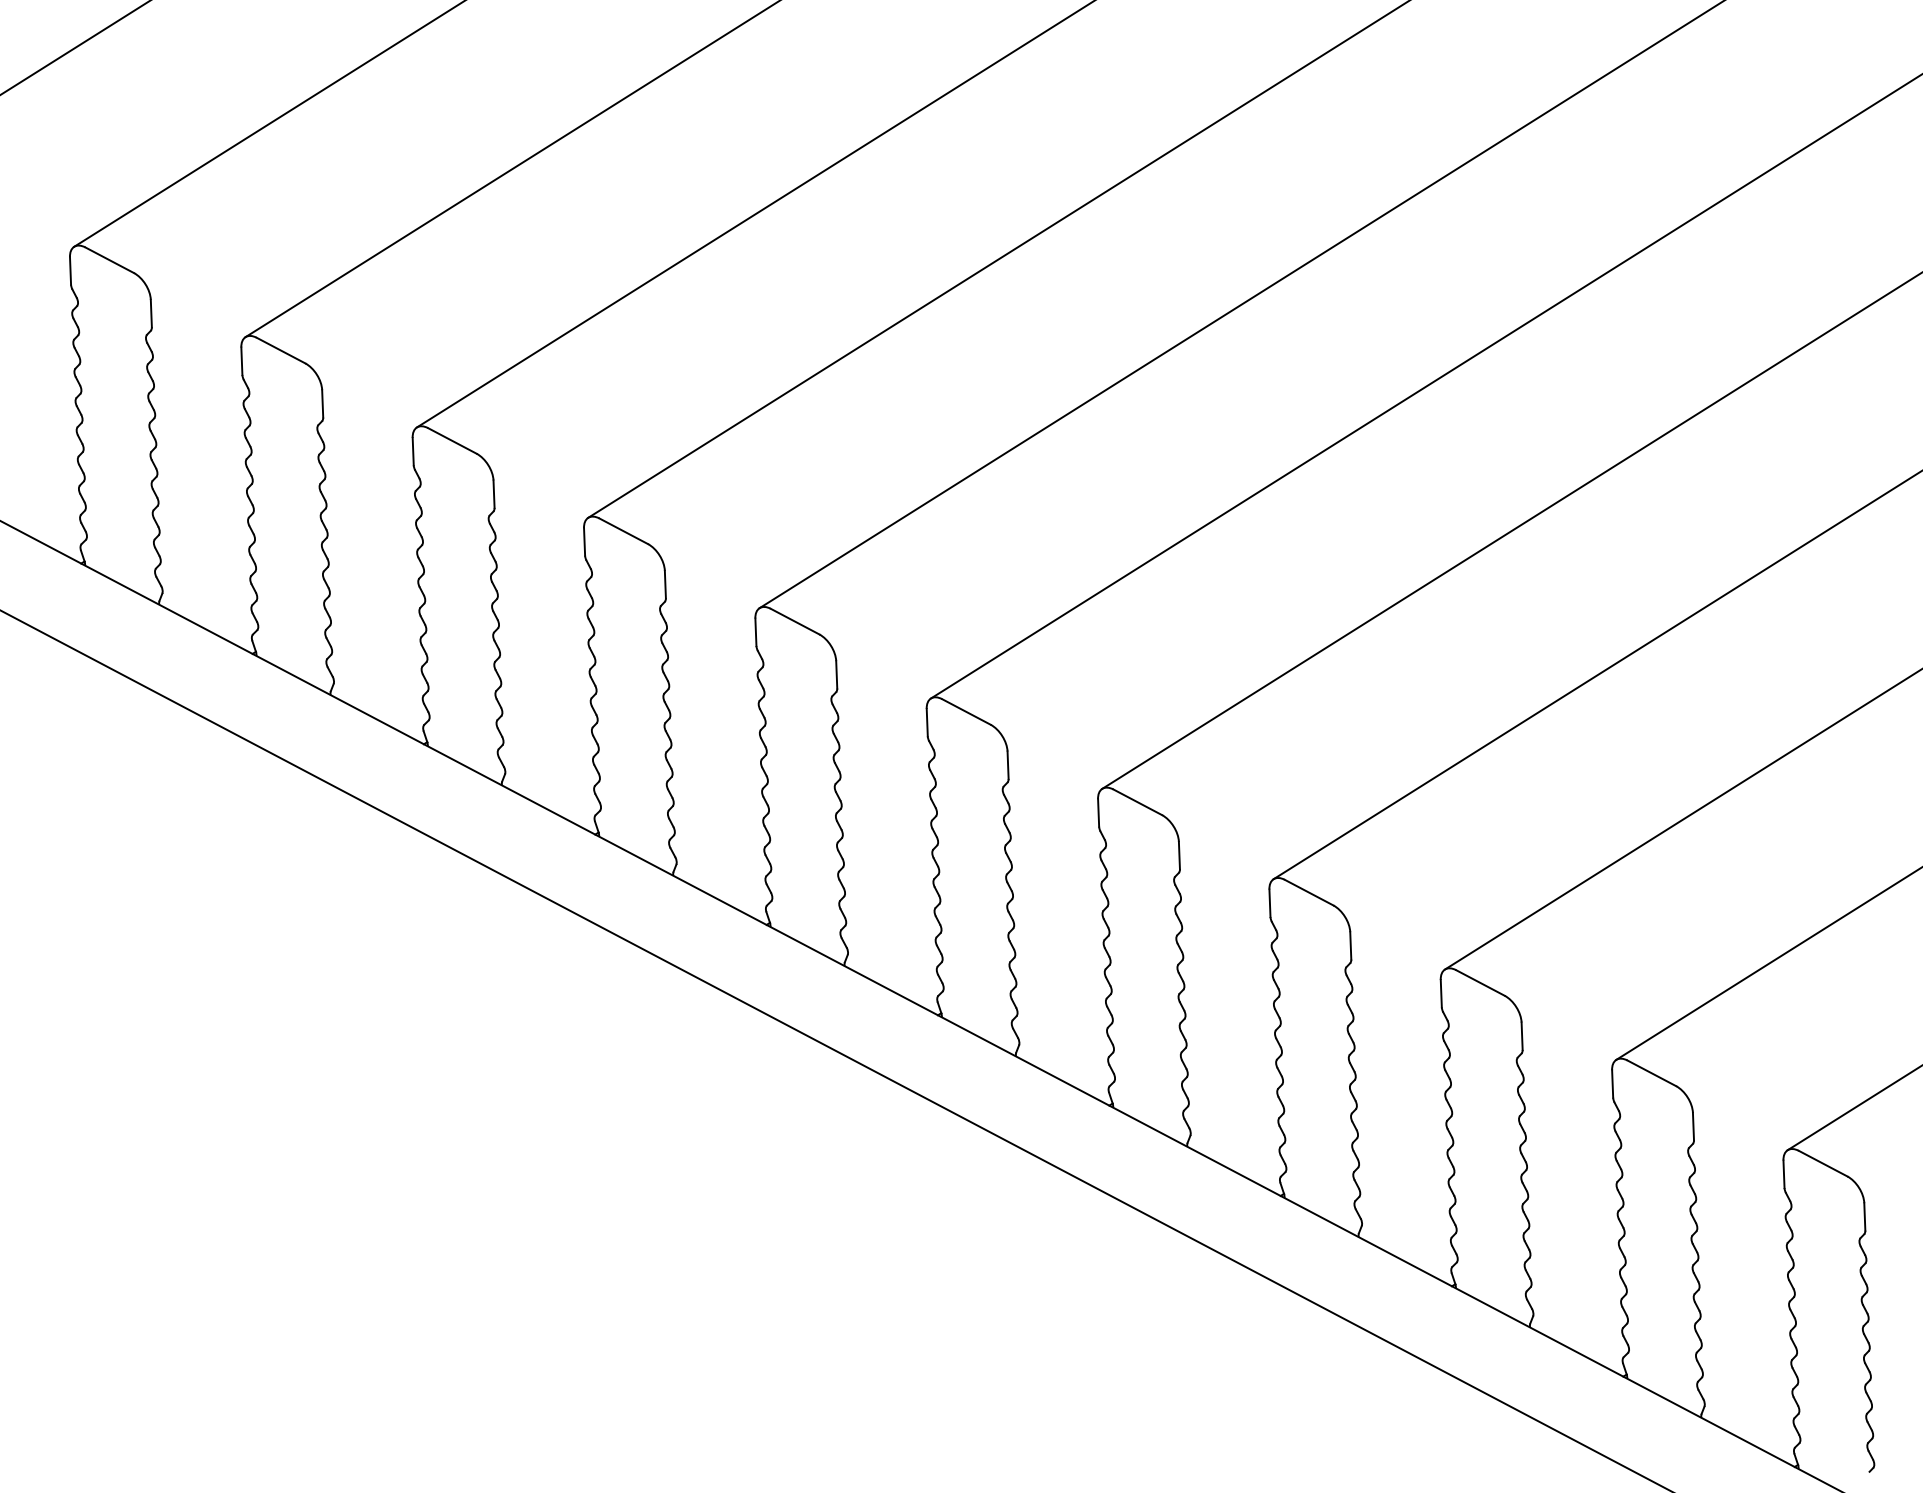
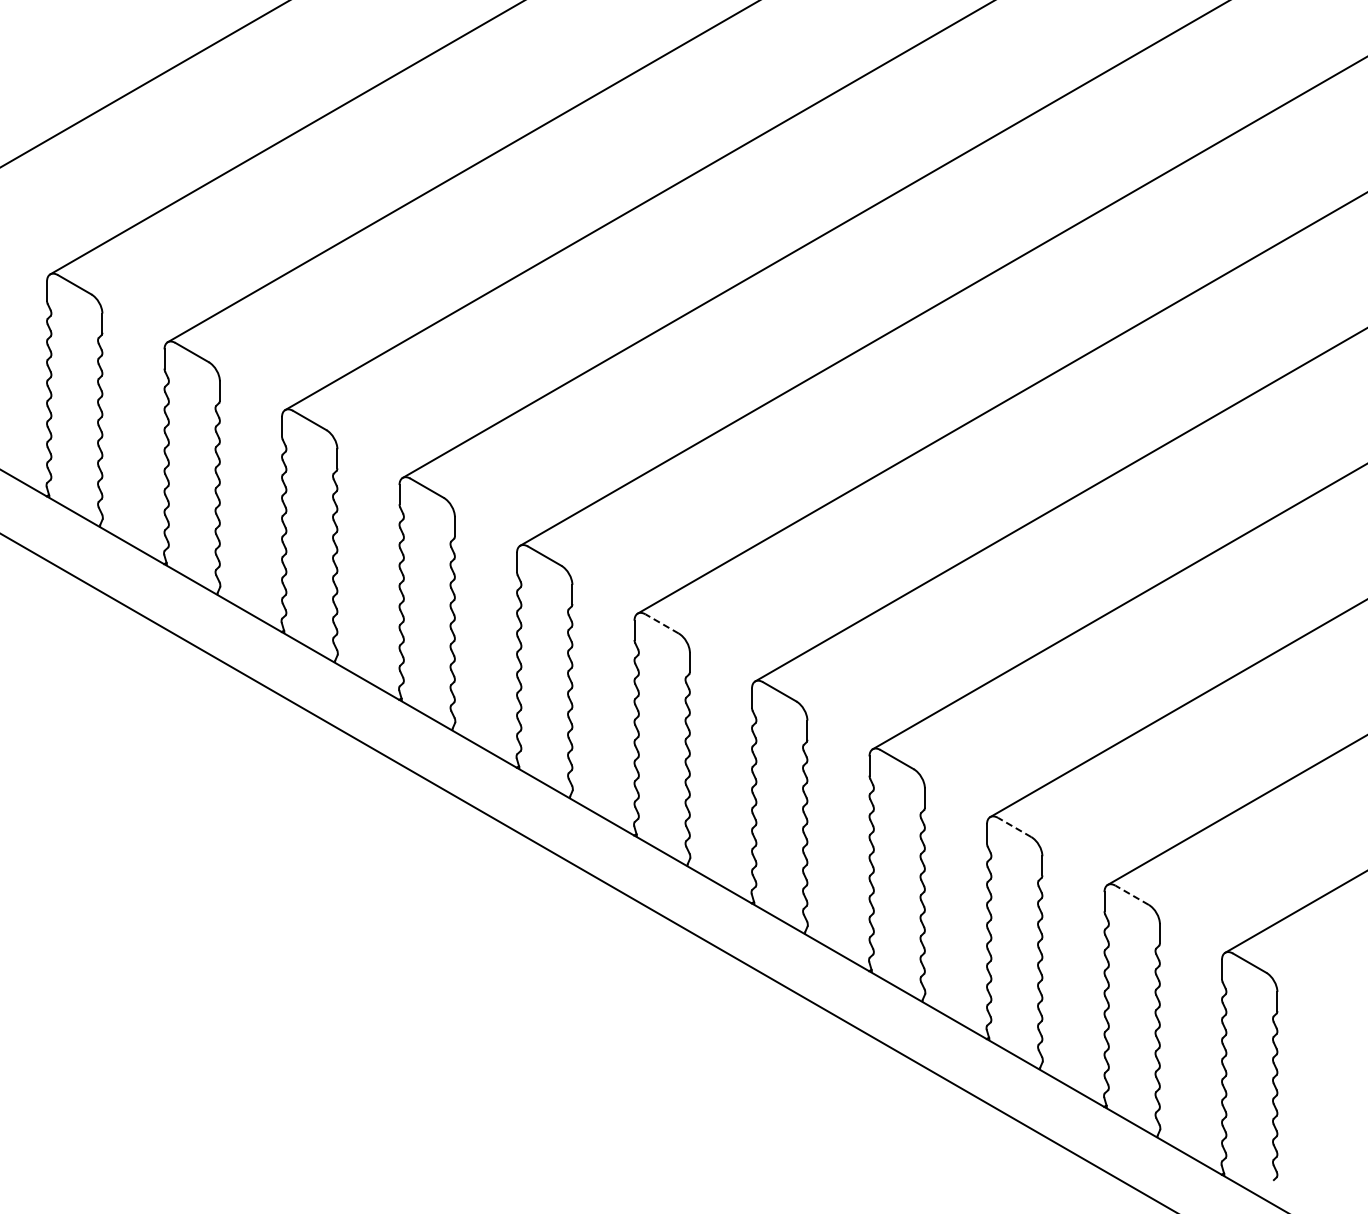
line: (965, 711) -> (661, 623), solid -> dashed
line: (1480, 983) -> (1014, 827), solid -> dashed
line: (1650, 1073) -> (1131, 895), solid -> dashed

